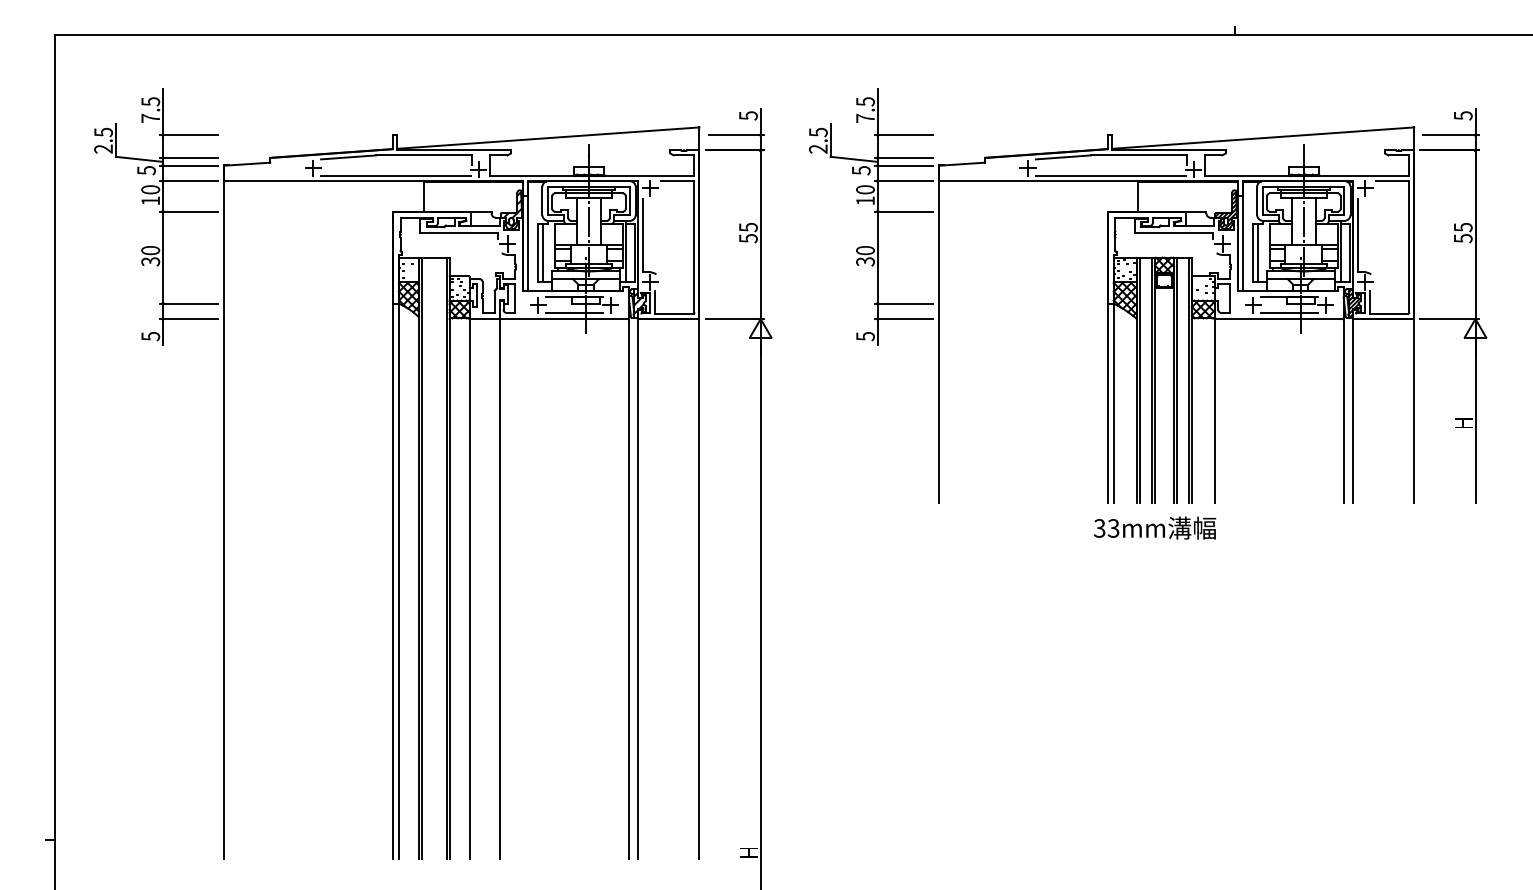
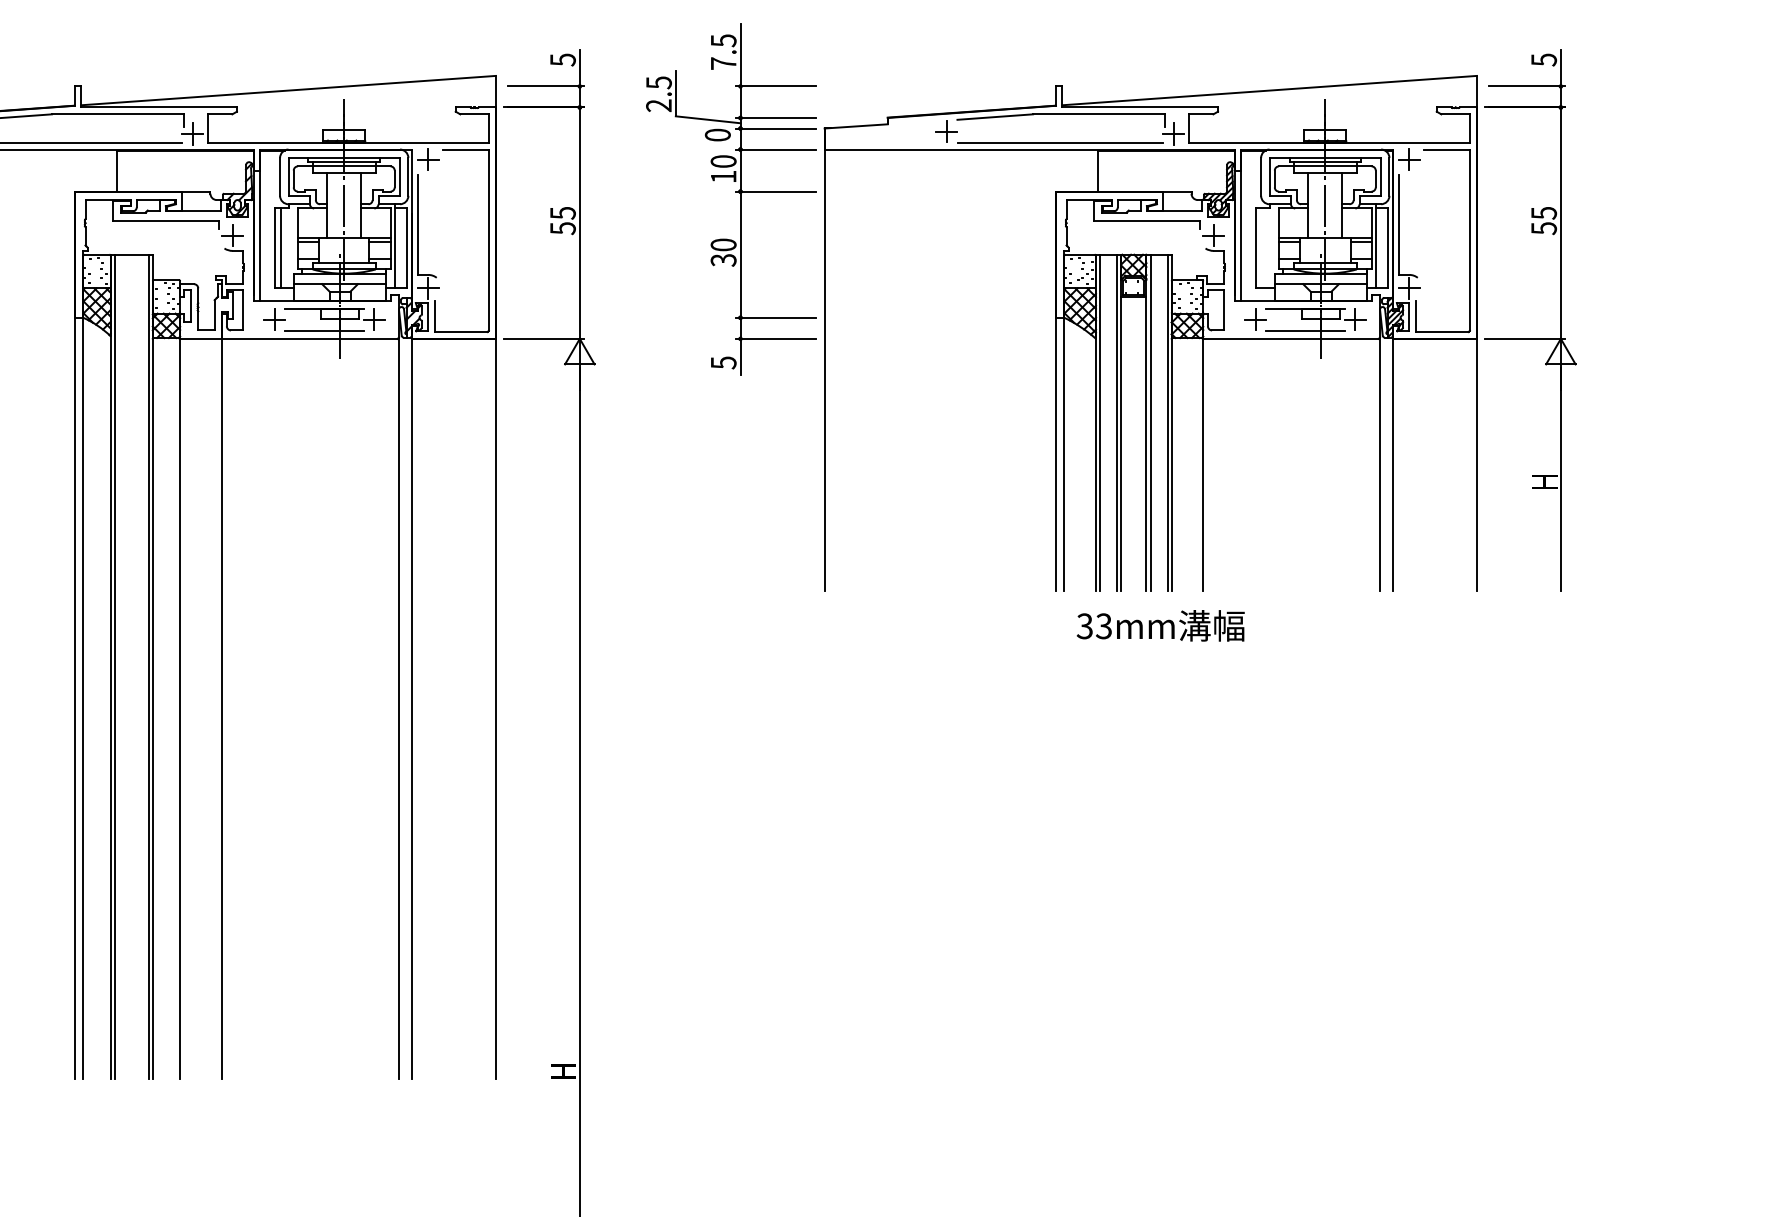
text: (860, 170) -> (716, 135), 5 -> 0
line: (1257, 252) -> (1261, 247), removed
text: (1154, 527) -> (1160, 625), moved

